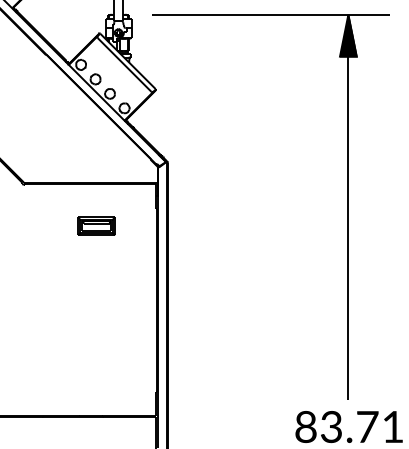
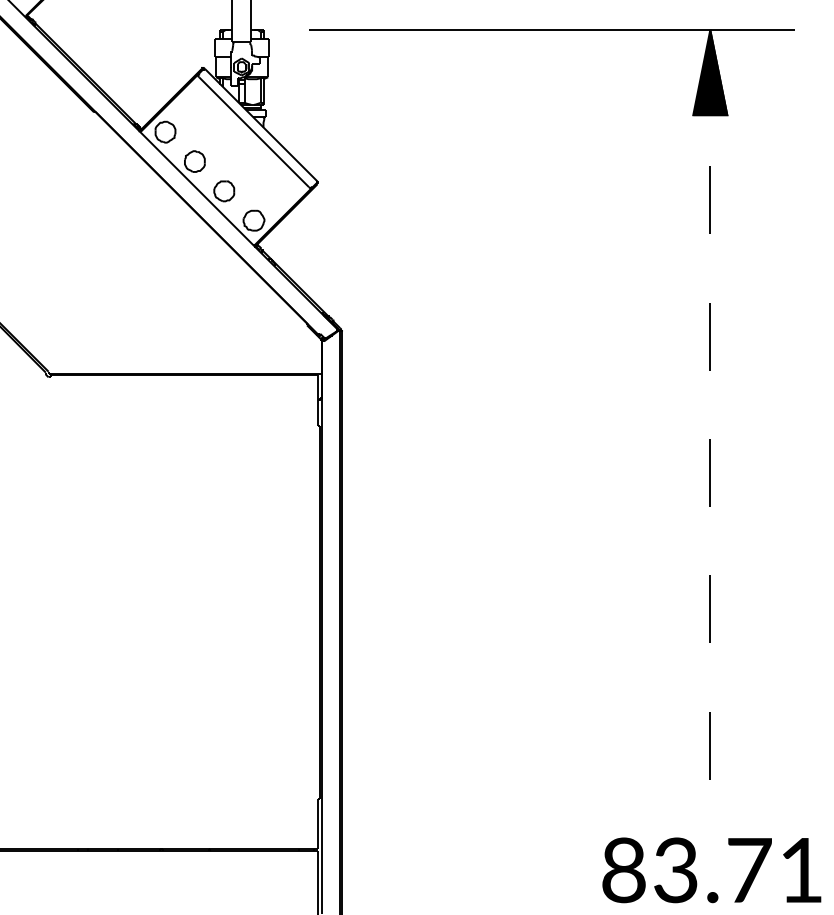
line: (348, 207) -> (710, 422), solid -> dashed
part: (96, 225) -> (196, 459), removed

